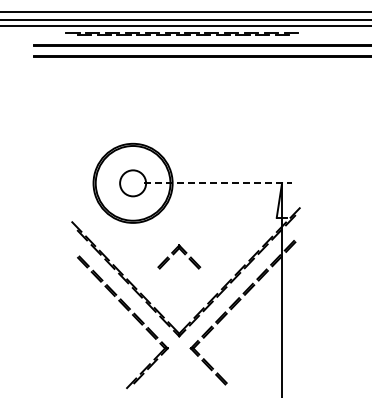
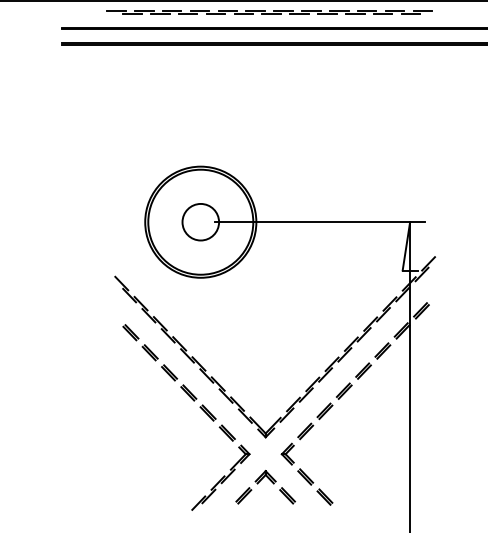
line: (218, 183) -> (320, 222), dashed -> solid
part: (179, 256) -> (266, 486), moved

